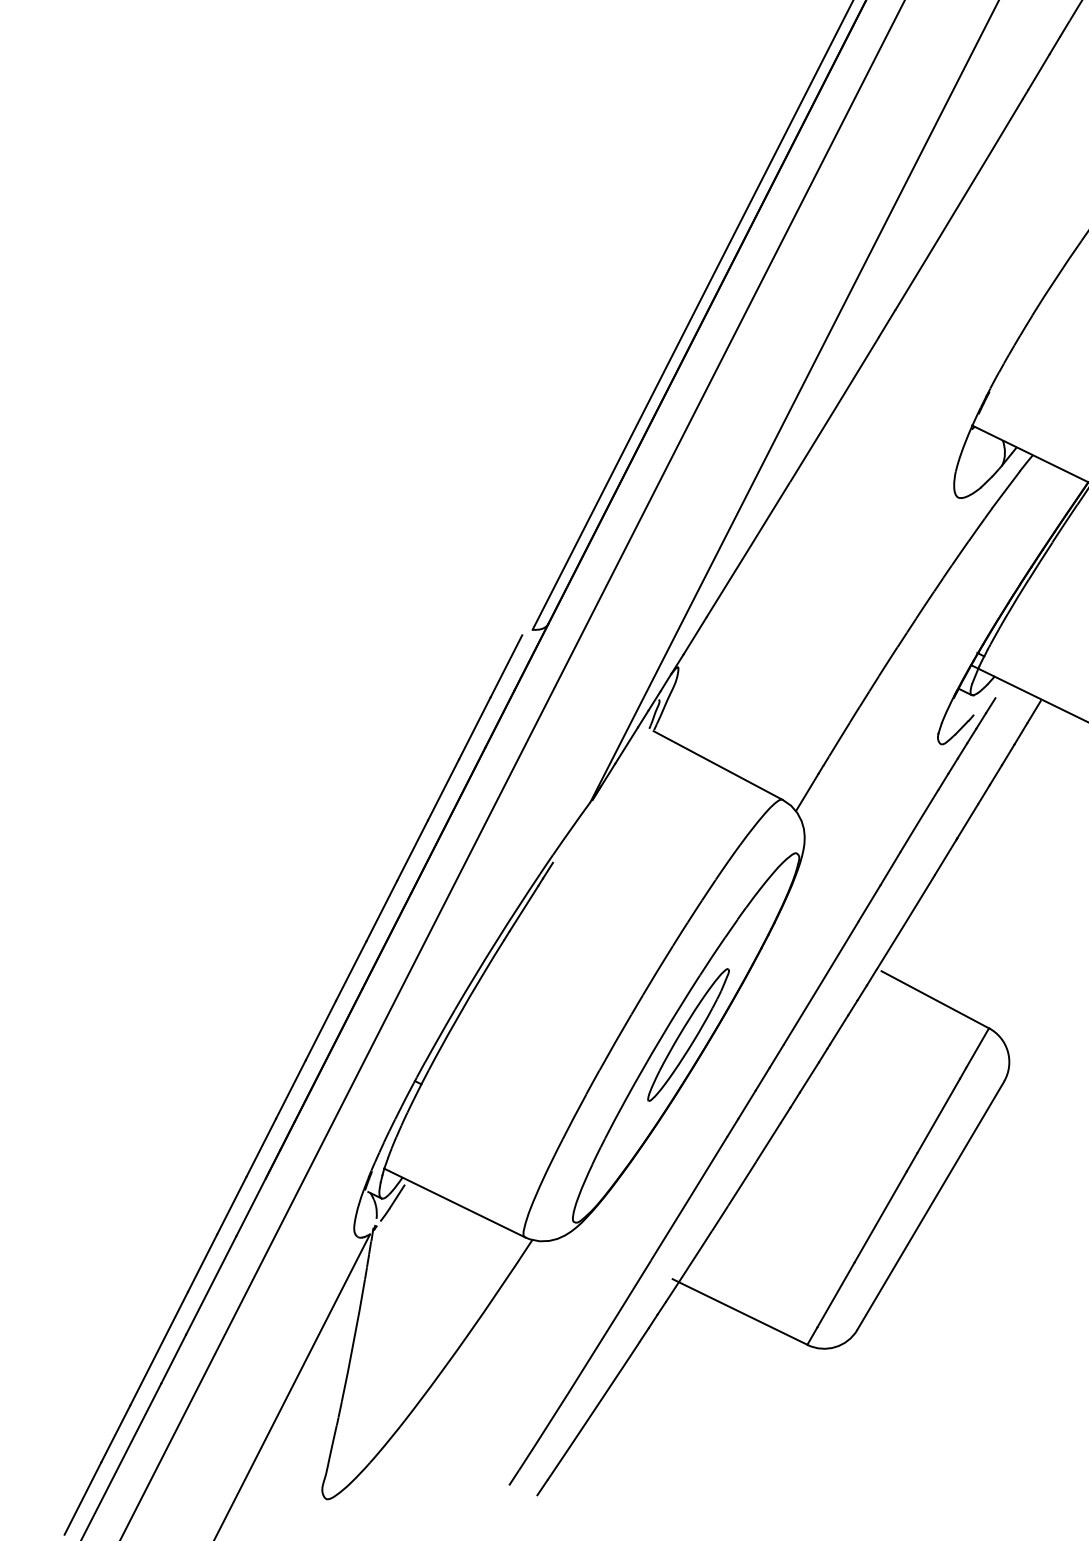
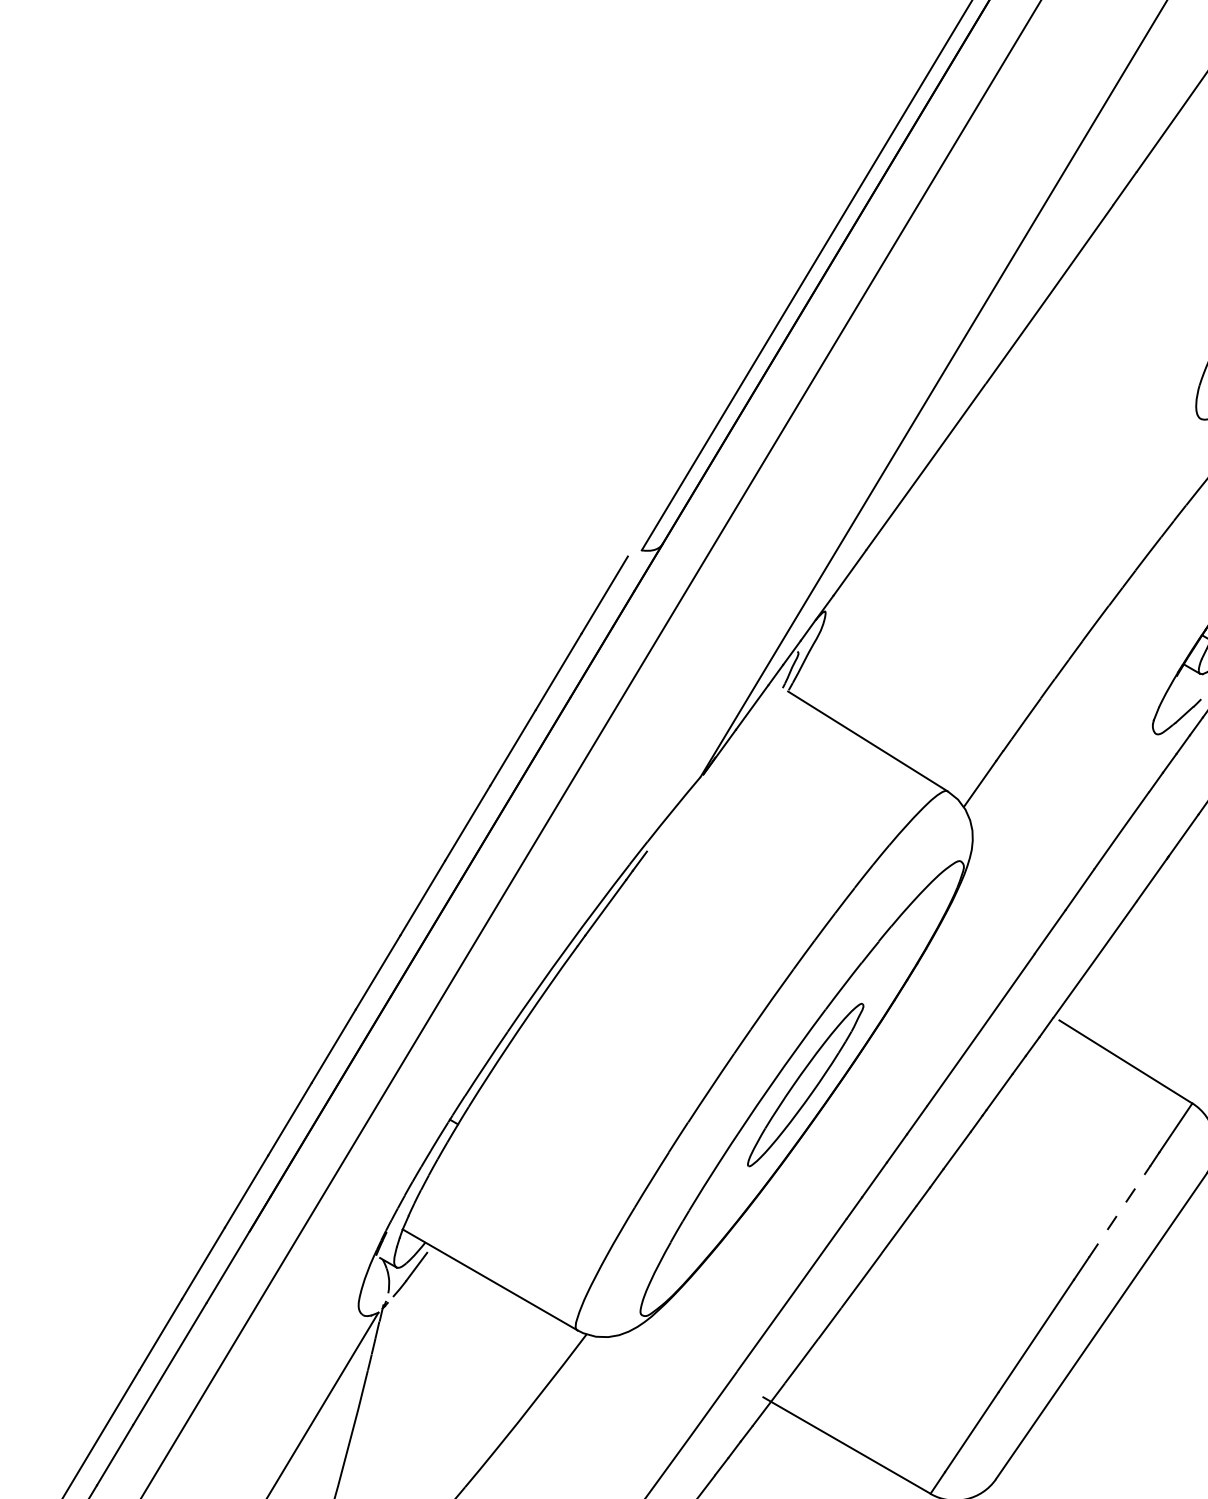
line: (938, 1115) -> (1119, 1210), solid -> dashed

